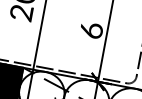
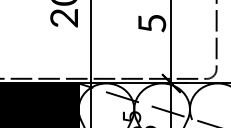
text: (91, 30) -> (152, 23), 6 -> 5

